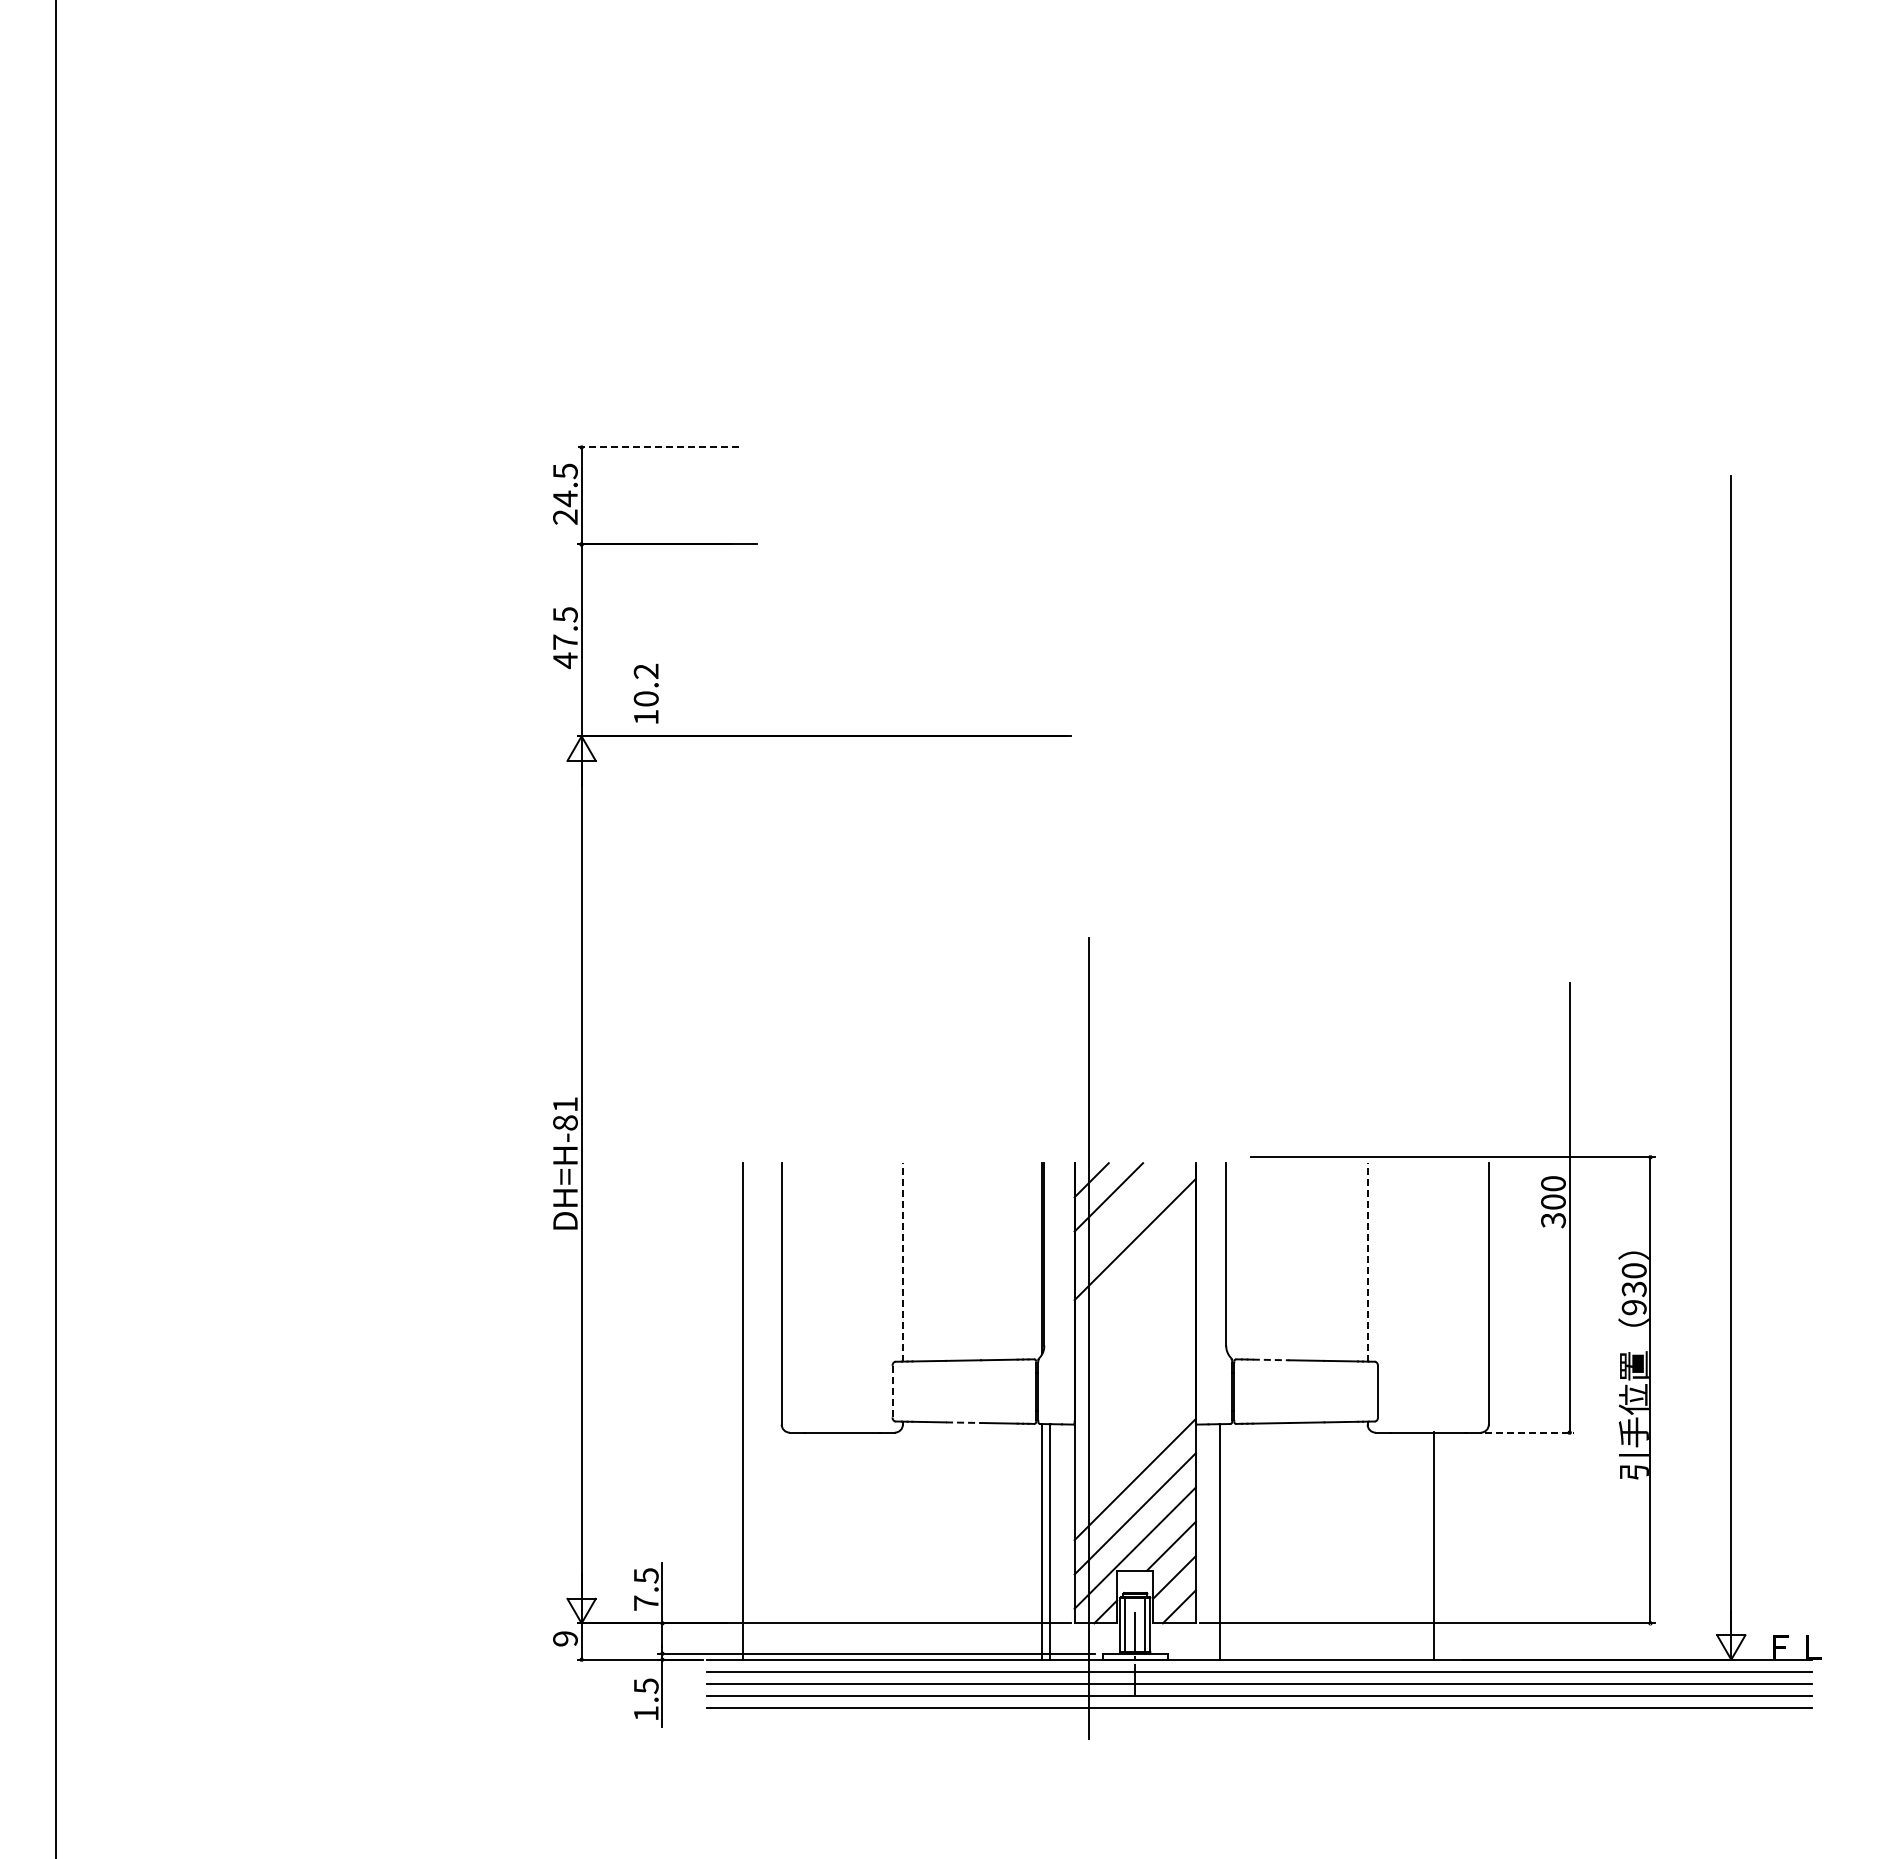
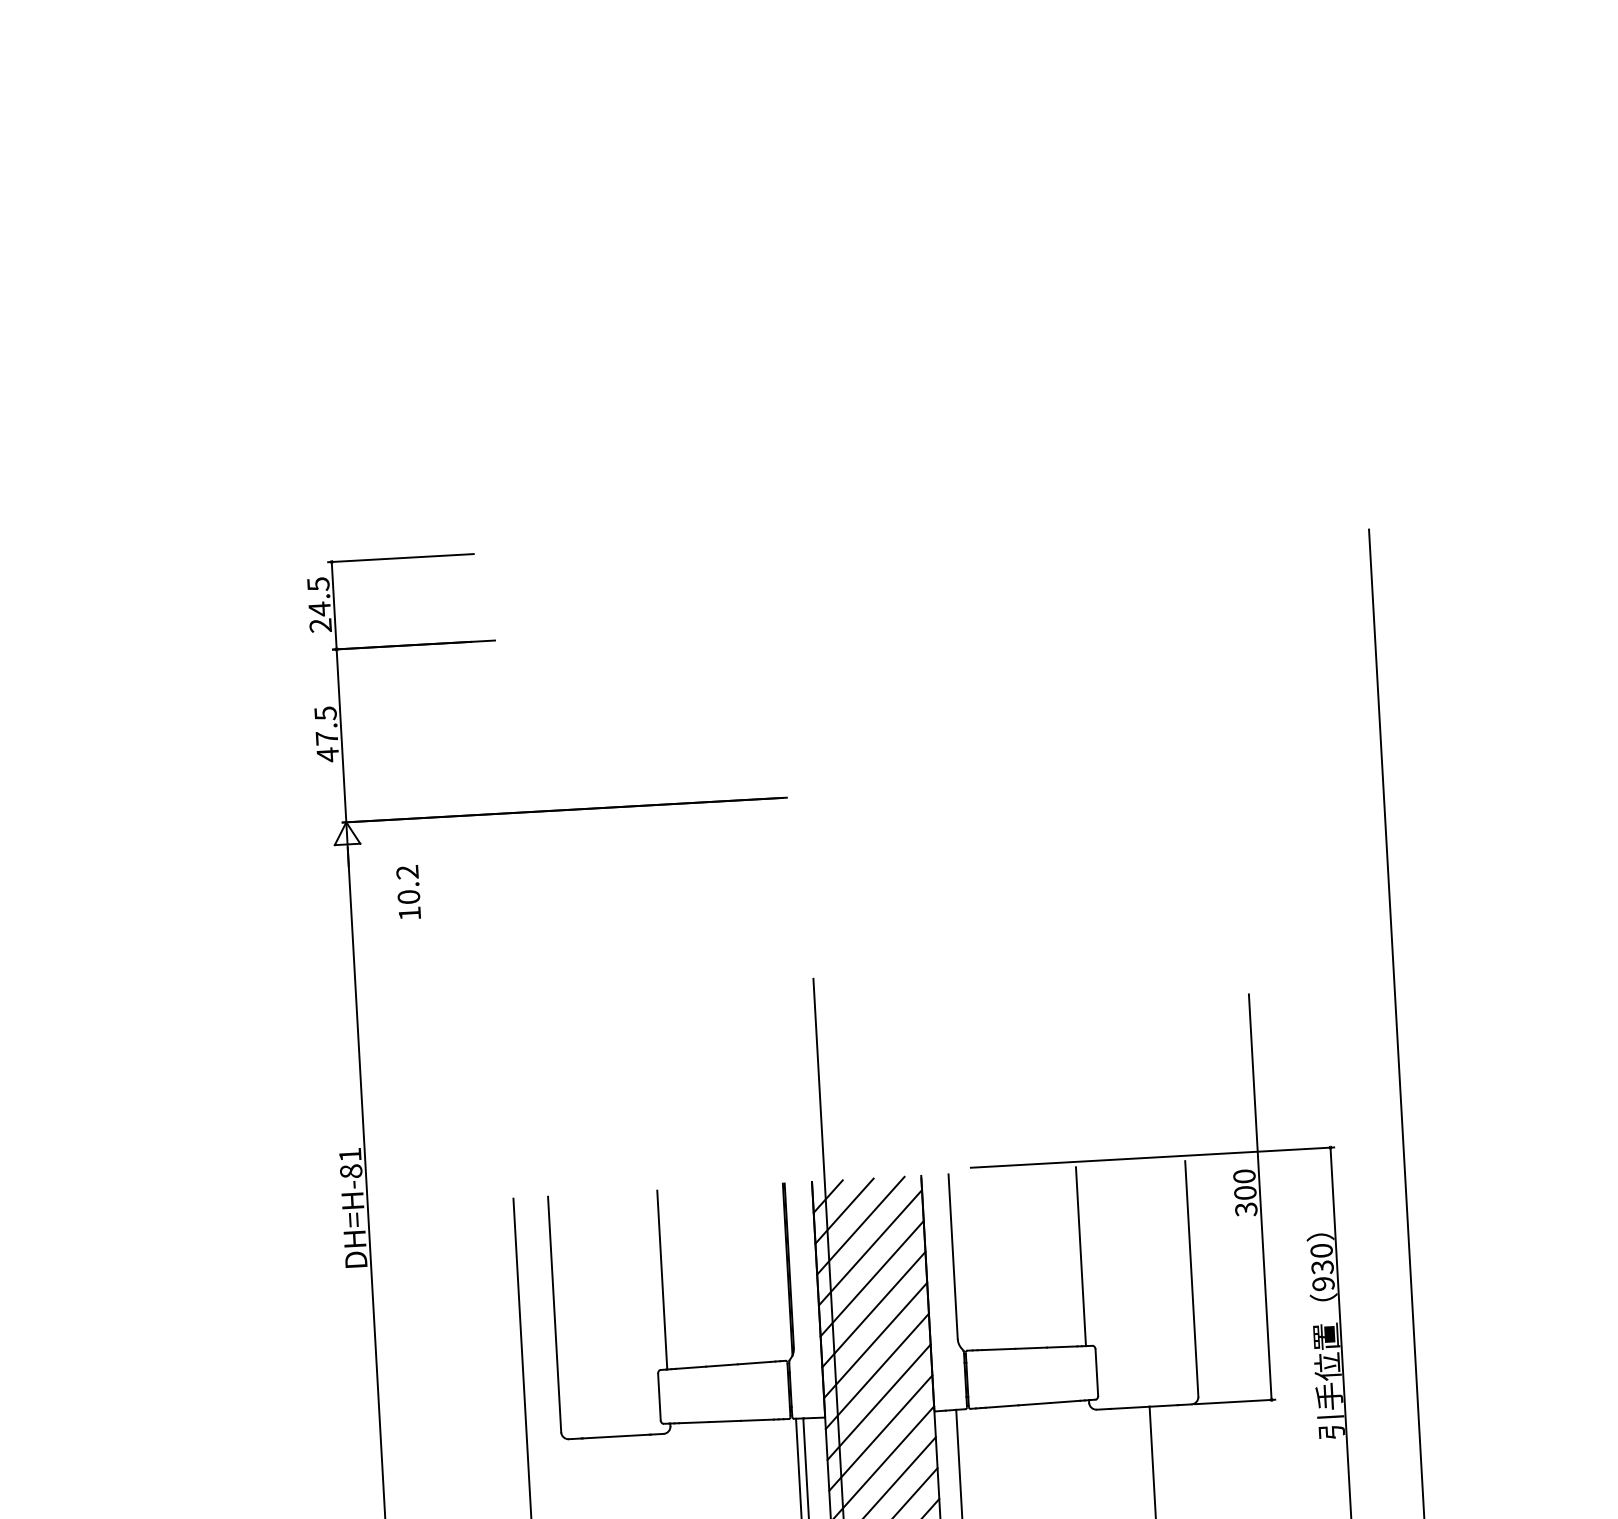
line: (658, 447) -> (401, 558), dashed -> solid
text: (645, 693) -> (407, 892), moved
line: (1125, 1214) -> (860, 1225), added
line: (902, 1261) -> (661, 1279), dashed -> solid
line: (1367, 1261) -> (1080, 1255), dashed -> solid
line: (1134, 1273) -> (871, 1278), added
line: (1134, 1307) -> (873, 1309), added
line: (1134, 1342) -> (874, 1340), added
line: (1271, 1359) -> (999, 1349), dashed -> solid
line: (1134, 1376) -> (876, 1371), added
line: (892, 1391) -> (659, 1396), dashed -> solid
line: (1134, 1410) -> (878, 1401), added
line: (963, 1422) -> (724, 1421), dashed -> solid
line: (1529, 1432) -> (1235, 1401), dashed -> solid
line: (1134, 1444) -> (880, 1432), added

